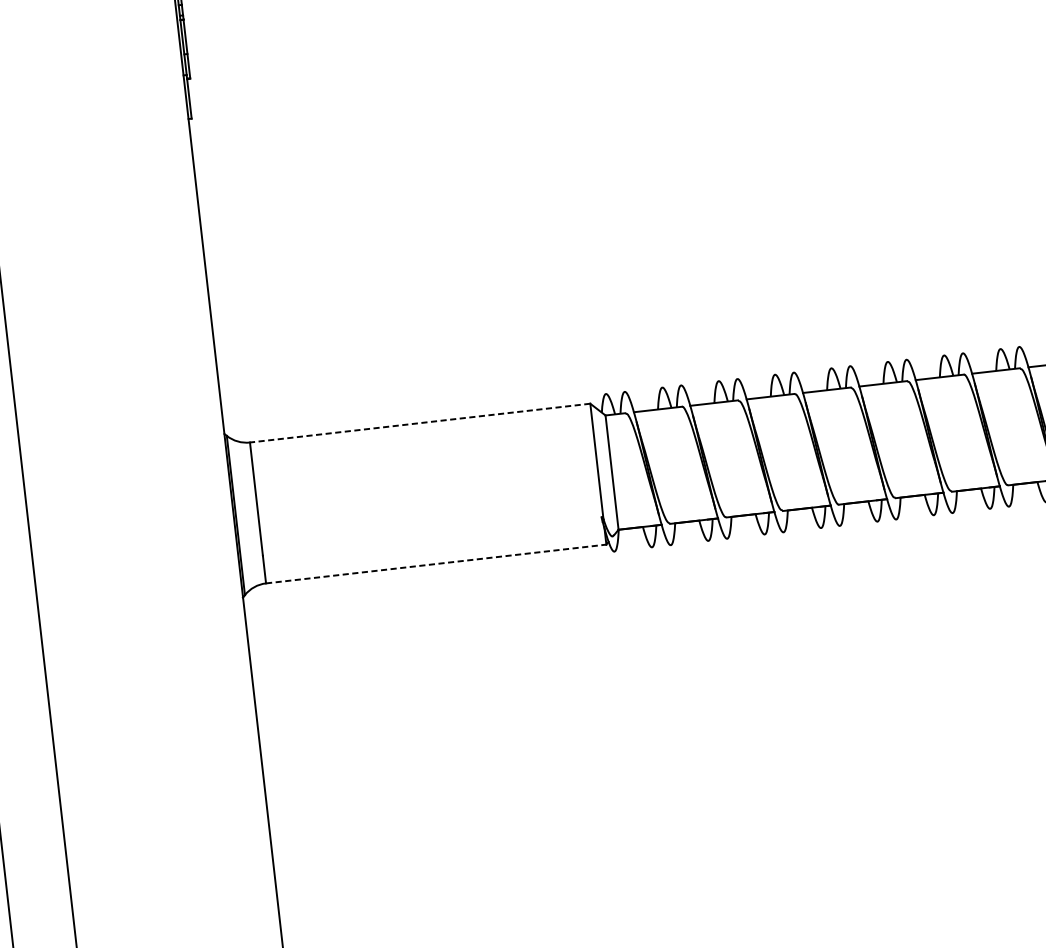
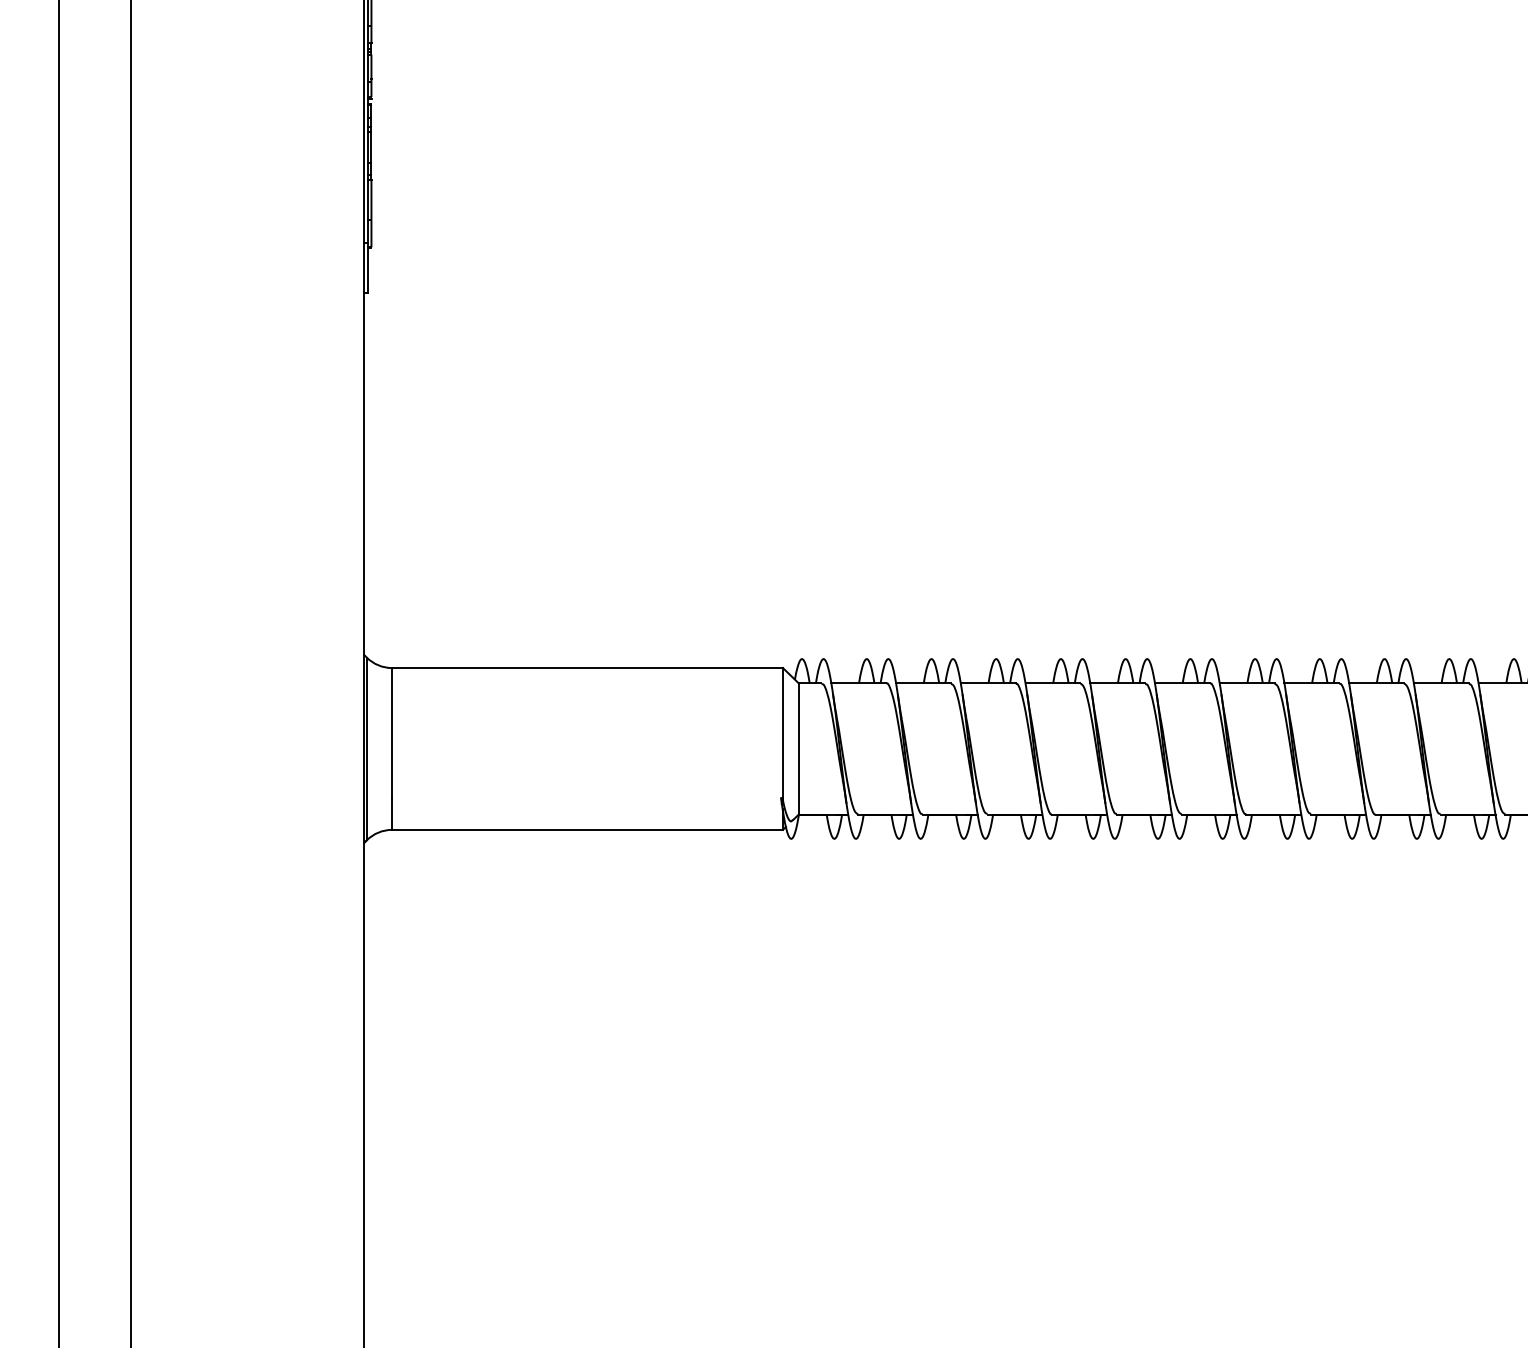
line: (420, 423) -> (587, 668), dashed -> solid
line: (436, 563) -> (588, 829), dashed -> solid

